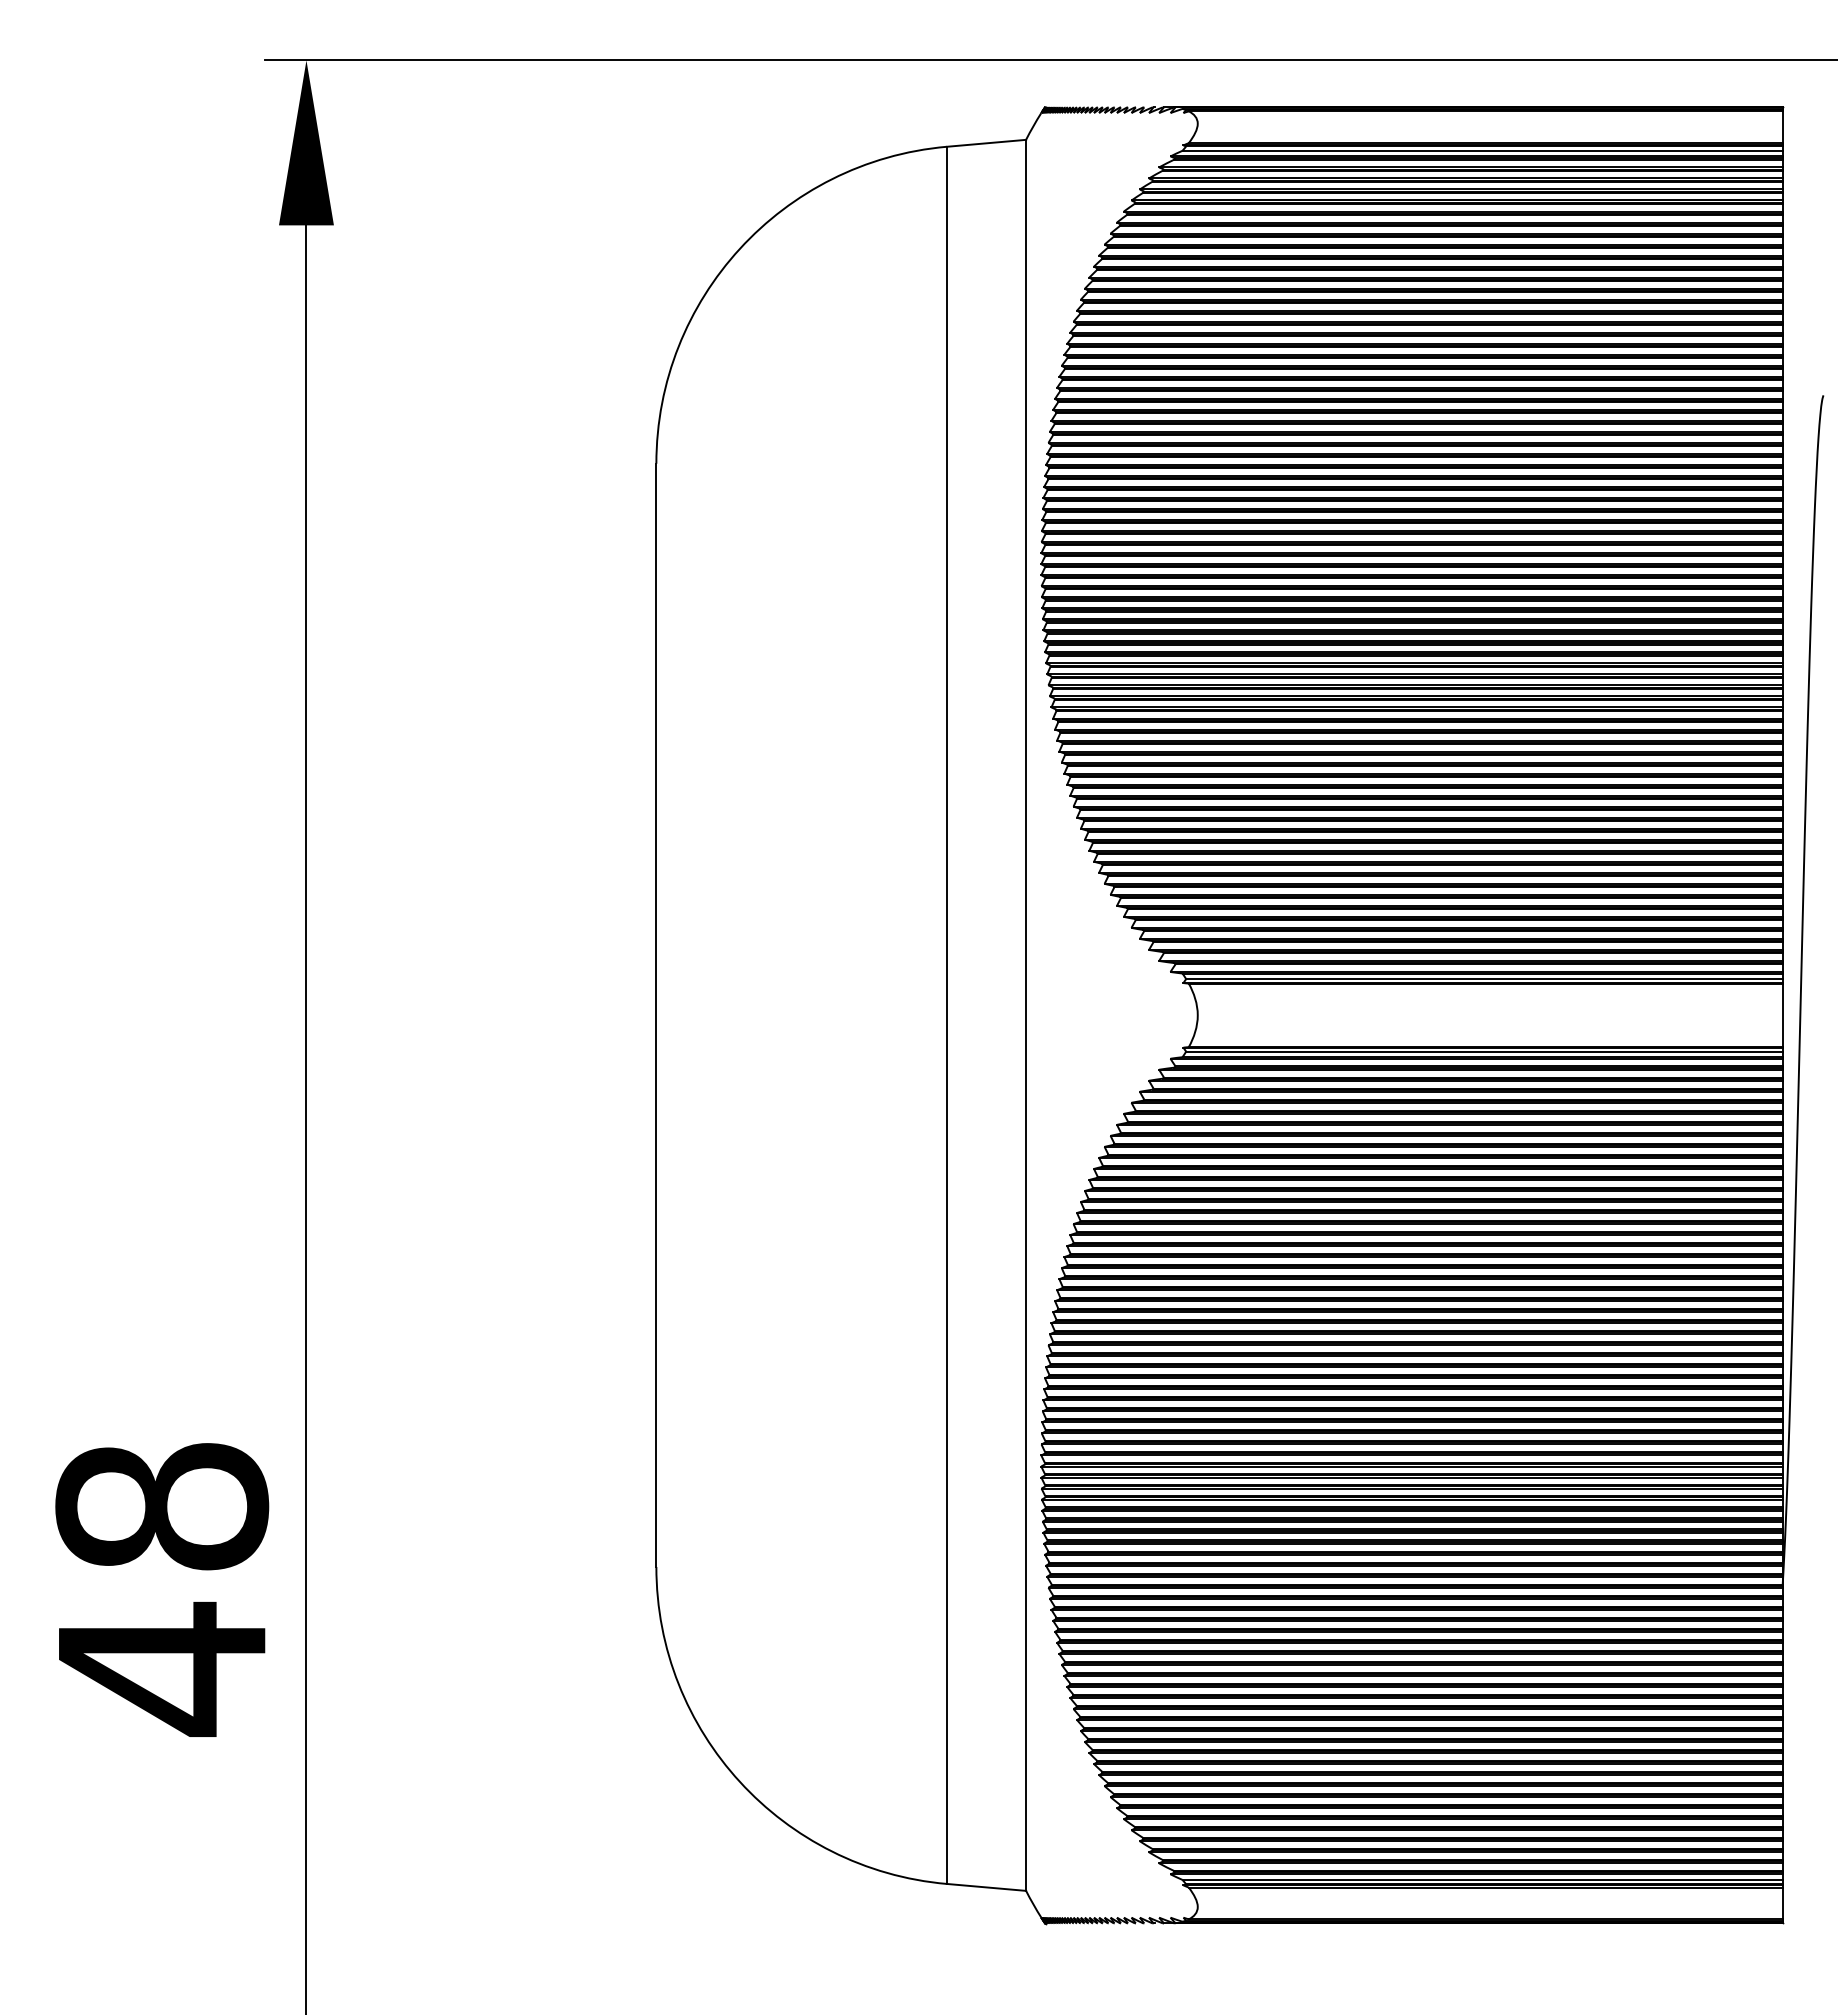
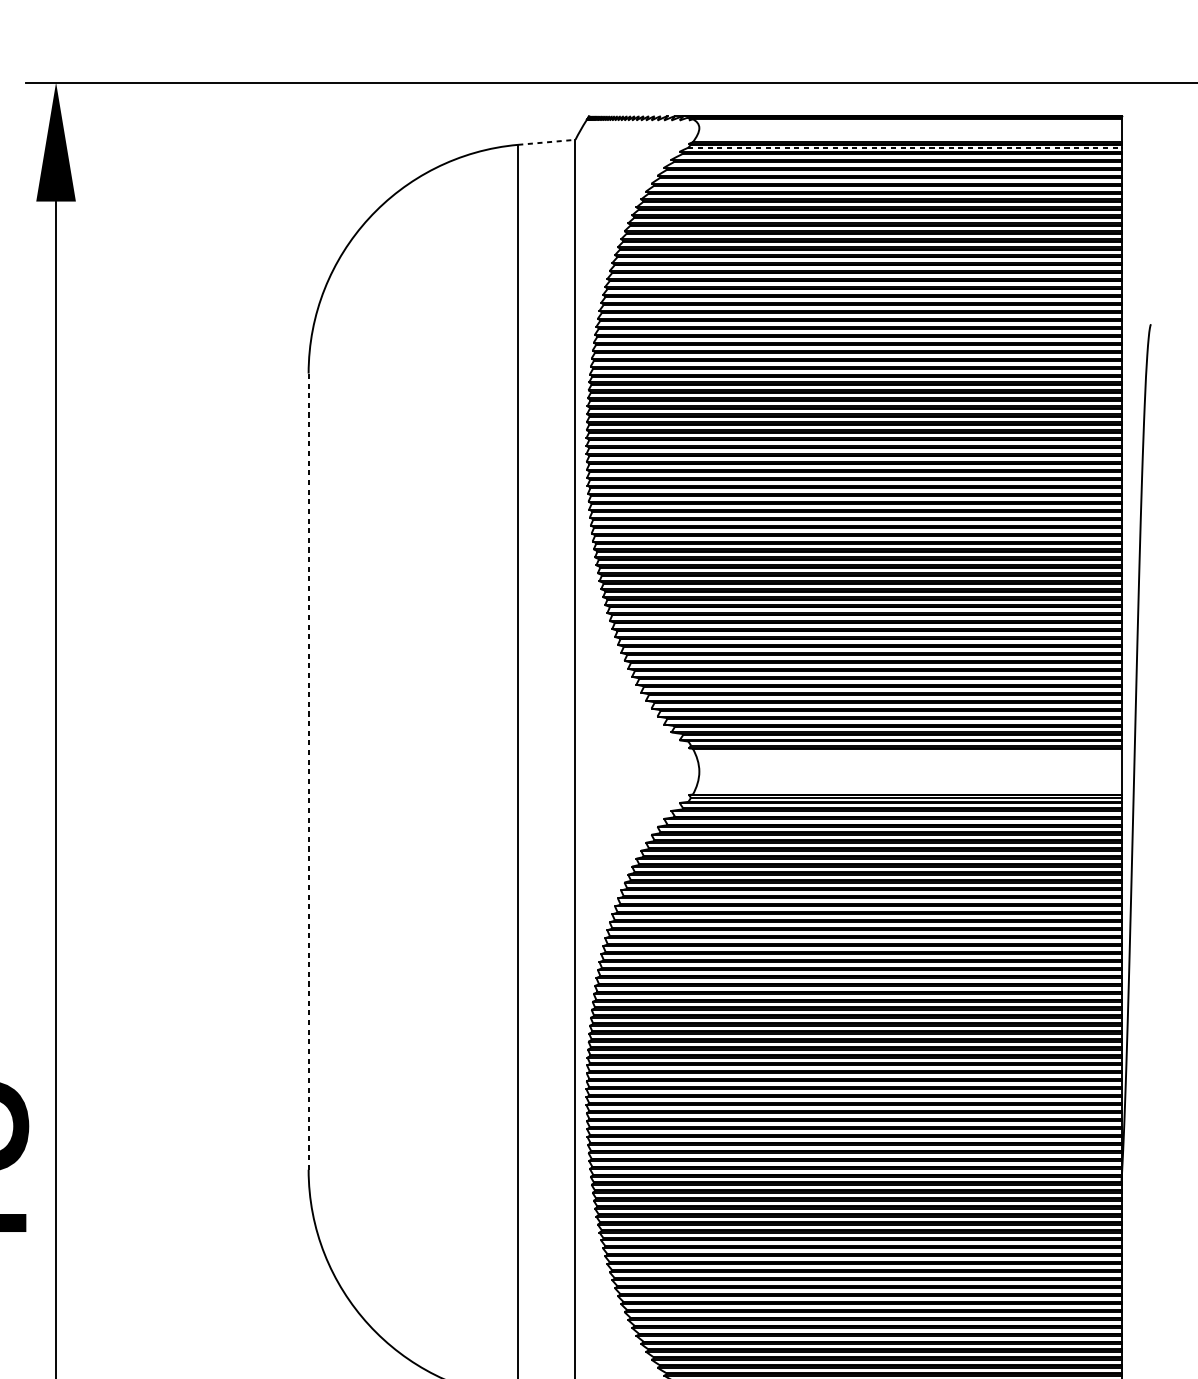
line: (986, 143) -> (546, 142), solid -> dashed
line: (1483, 150) -> (905, 147), solid -> dashed
line: (656, 1015) -> (308, 771), solid -> dashed

